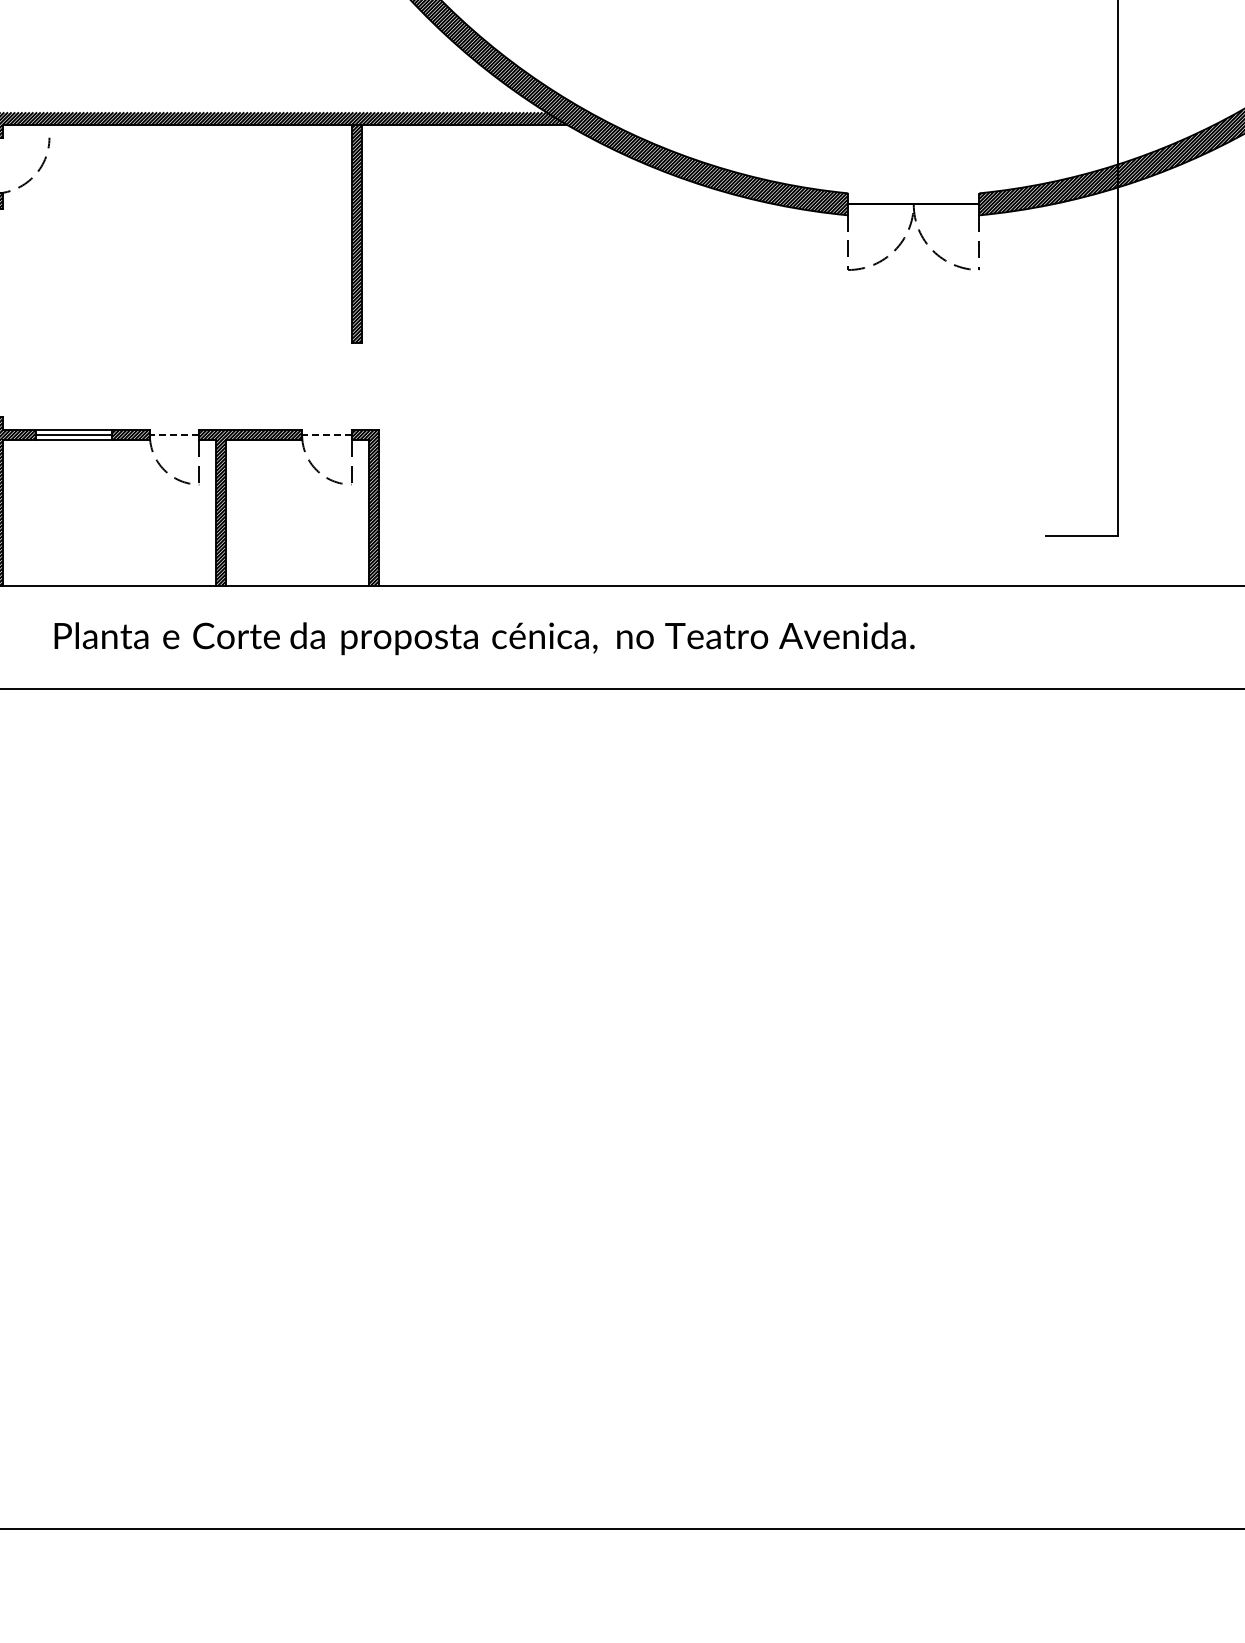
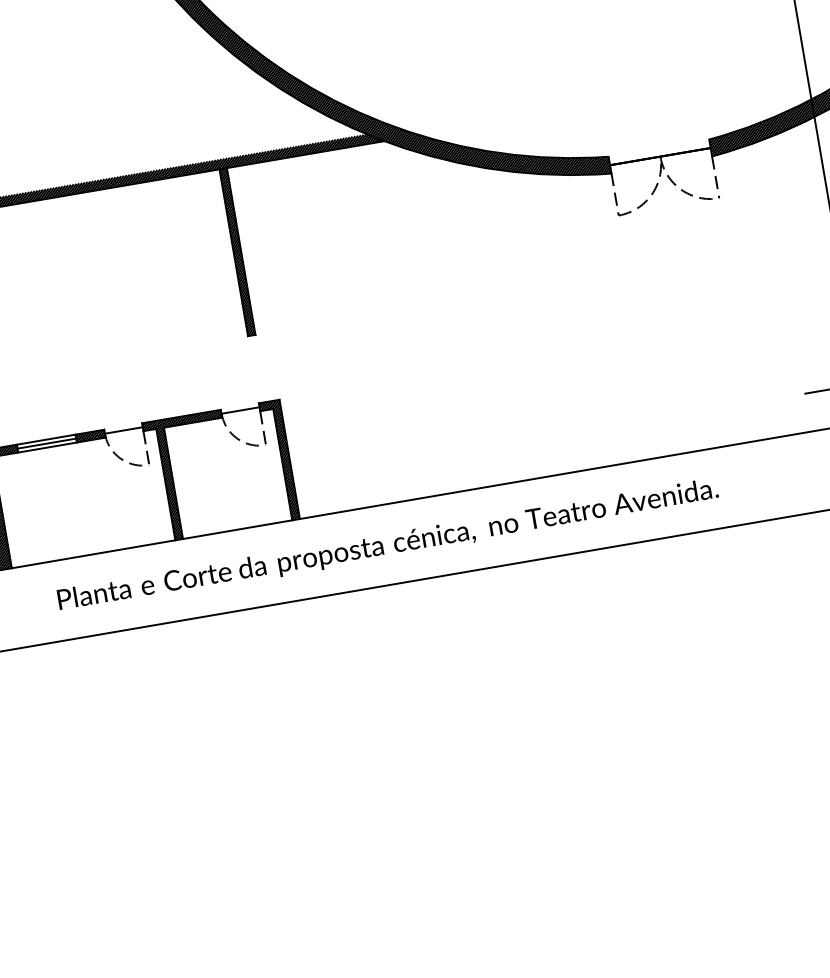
line: (174, 435) -> (123, 430), dashed -> solid
line: (326, 435) -> (240, 410), dashed -> solid

